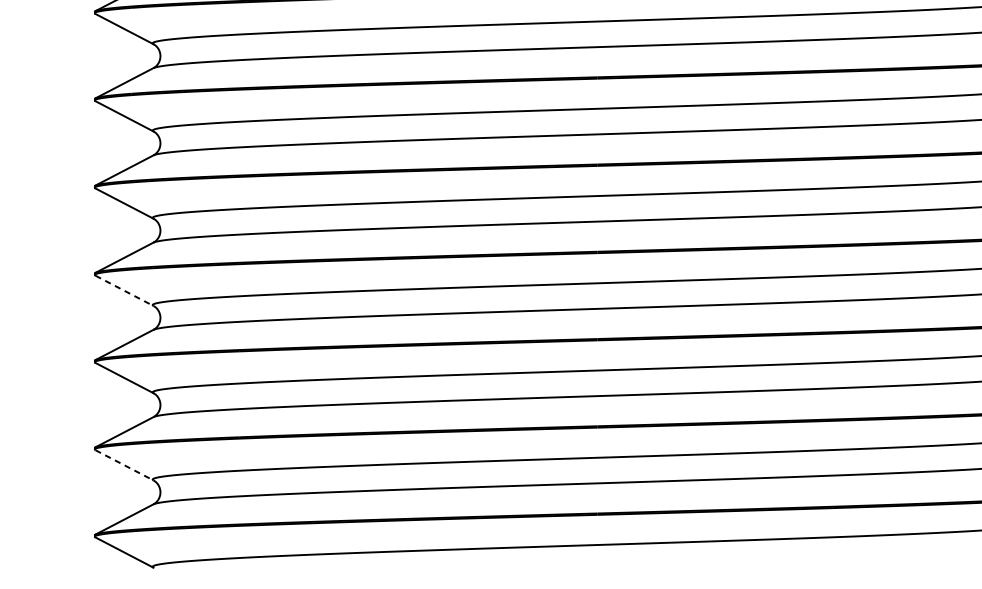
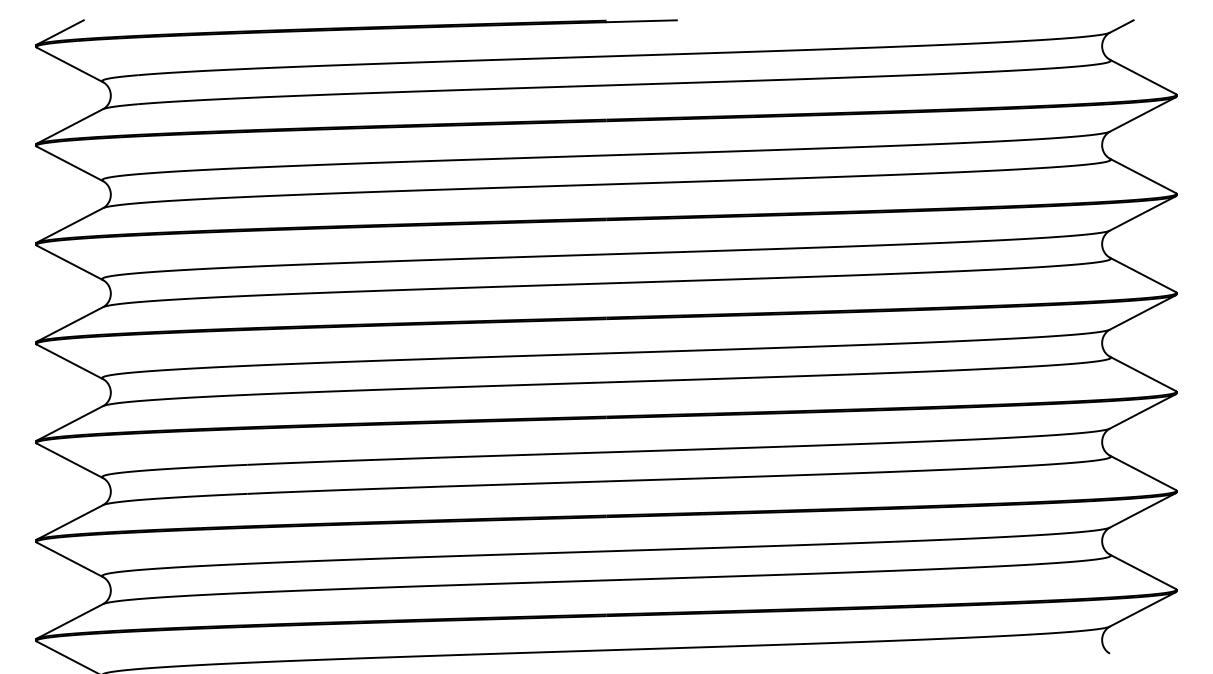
line: (124, 291) -> (70, 362), dashed -> solid
line: (124, 465) -> (70, 560), dashed -> solid

